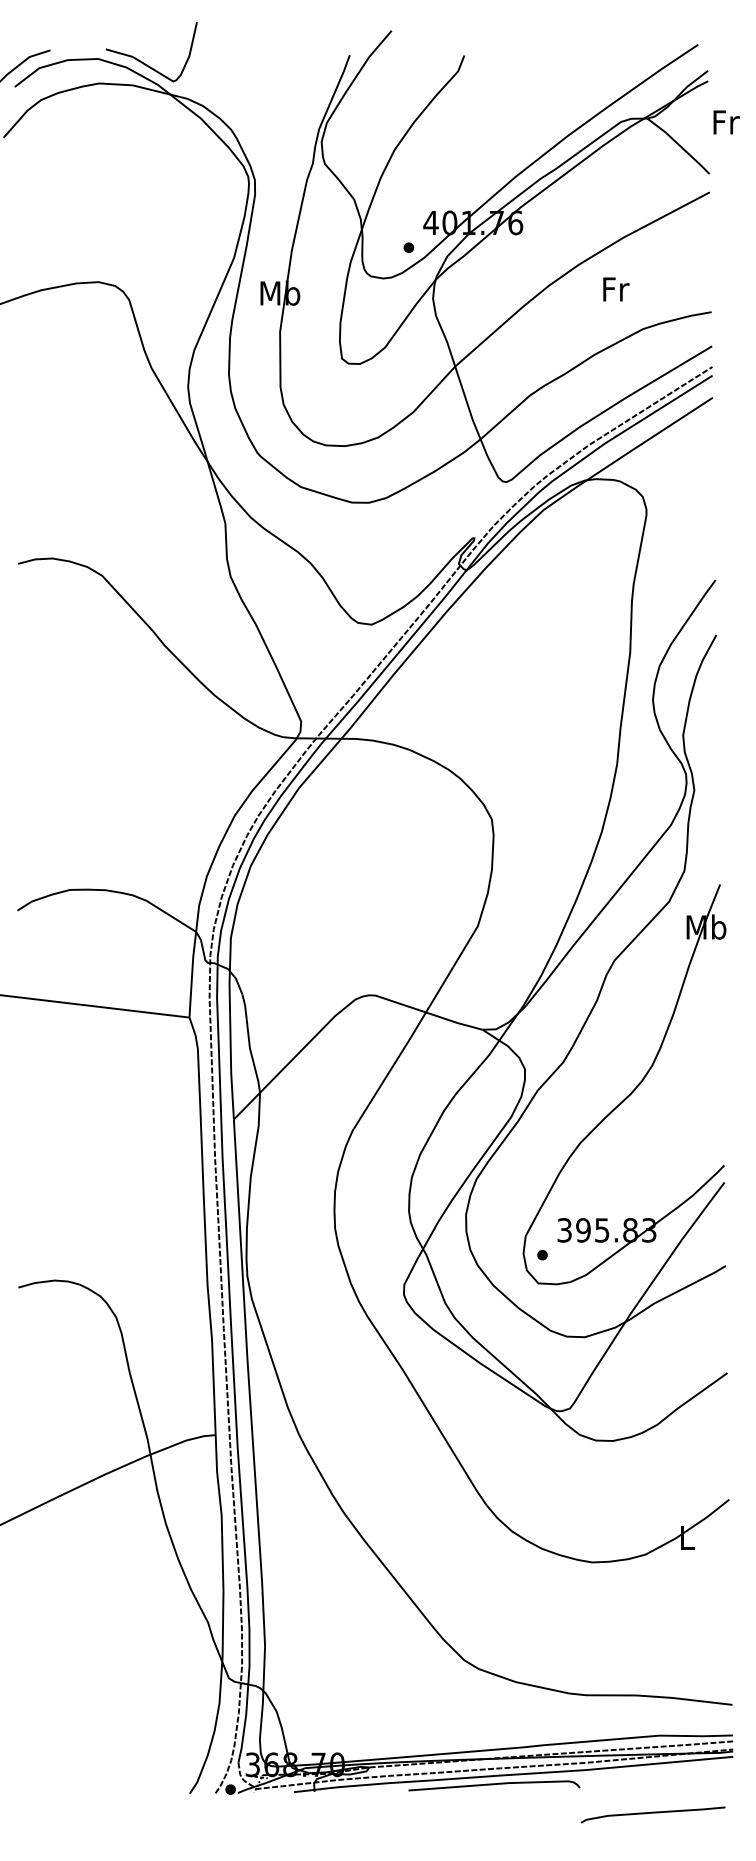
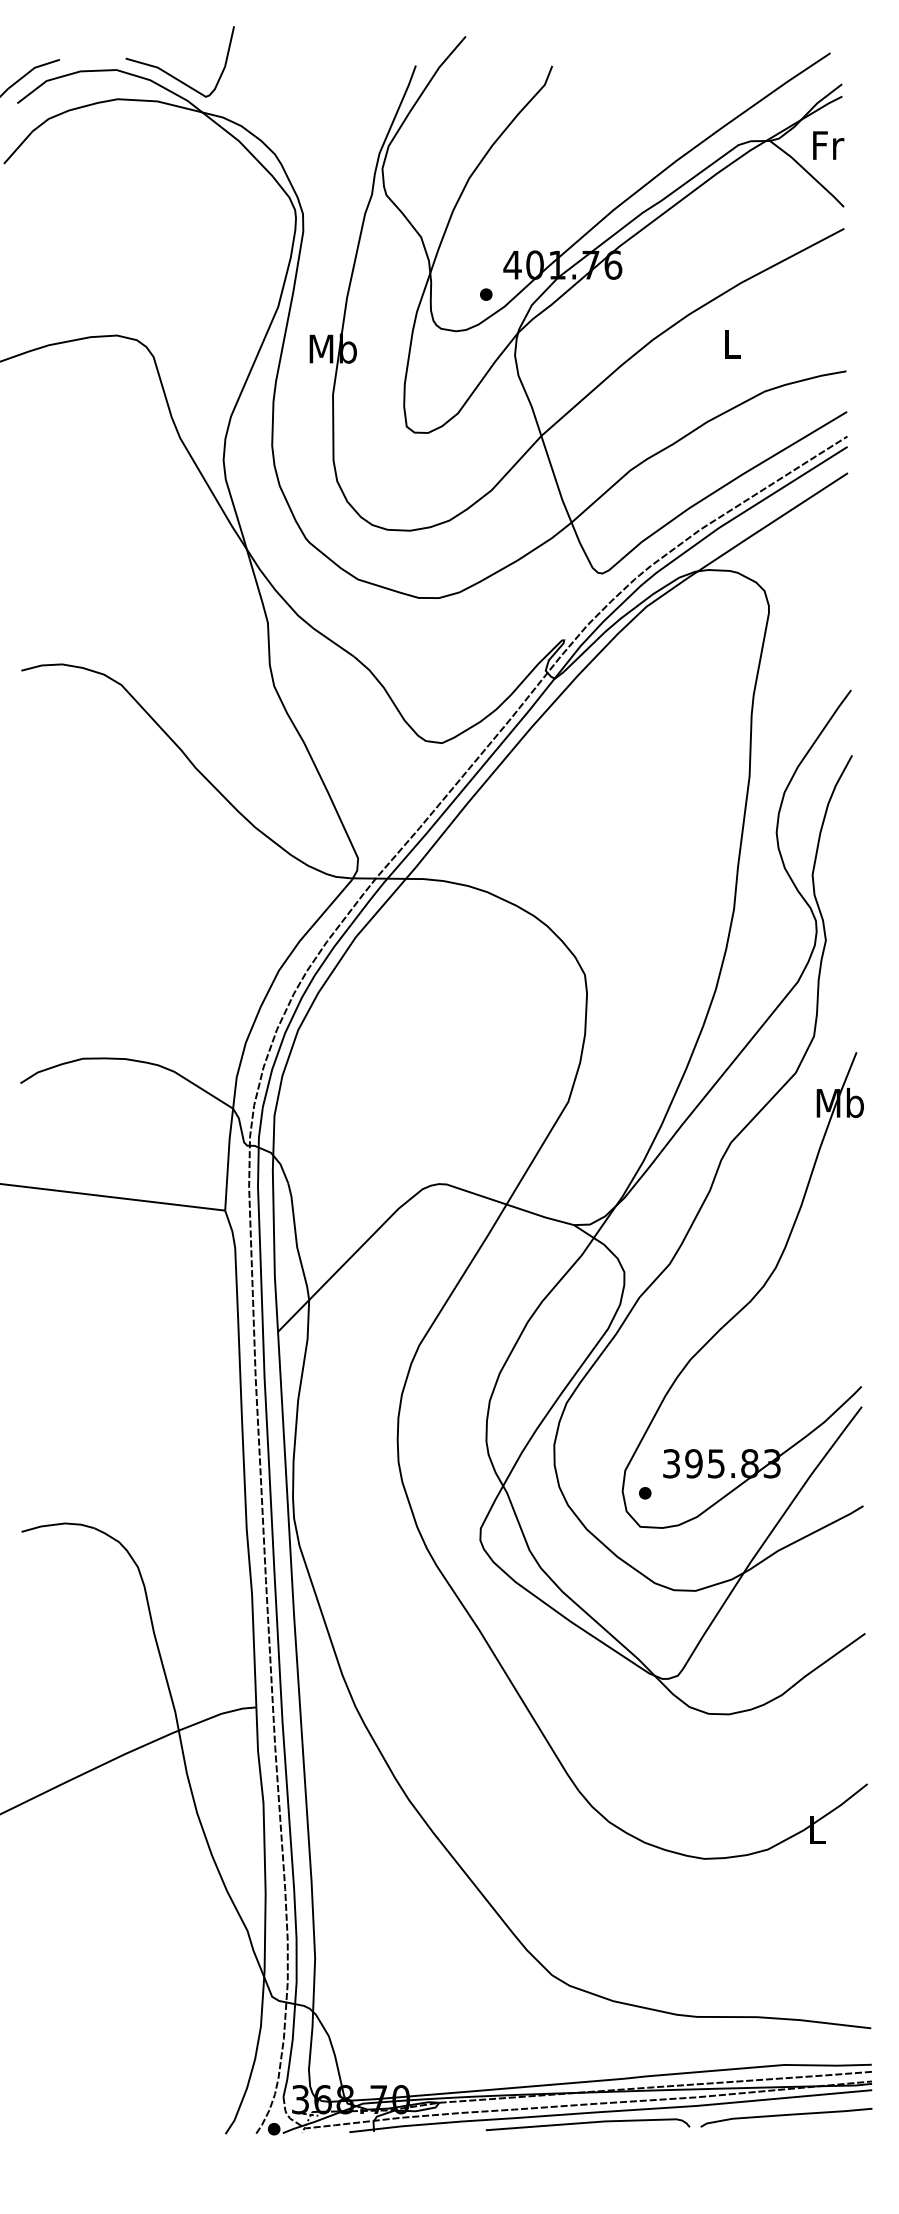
text: (726, 122) -> (828, 145), moved
text: (616, 289) -> (733, 344), Fr -> L
curve: (653, 1813) -> (786, 2115), moved

